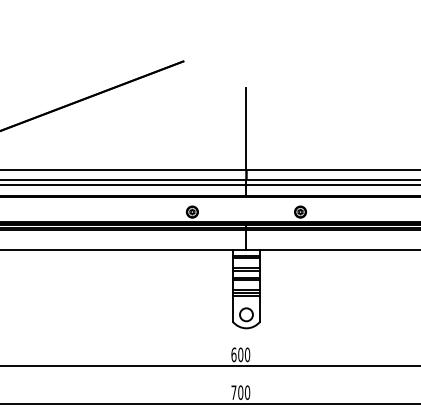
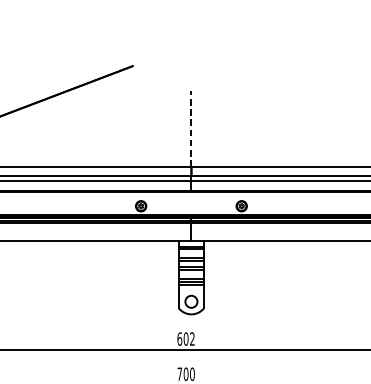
line: (246, 128) -> (191, 128), solid -> dashed
text: (247, 354) -> (192, 338), 600 -> 602

